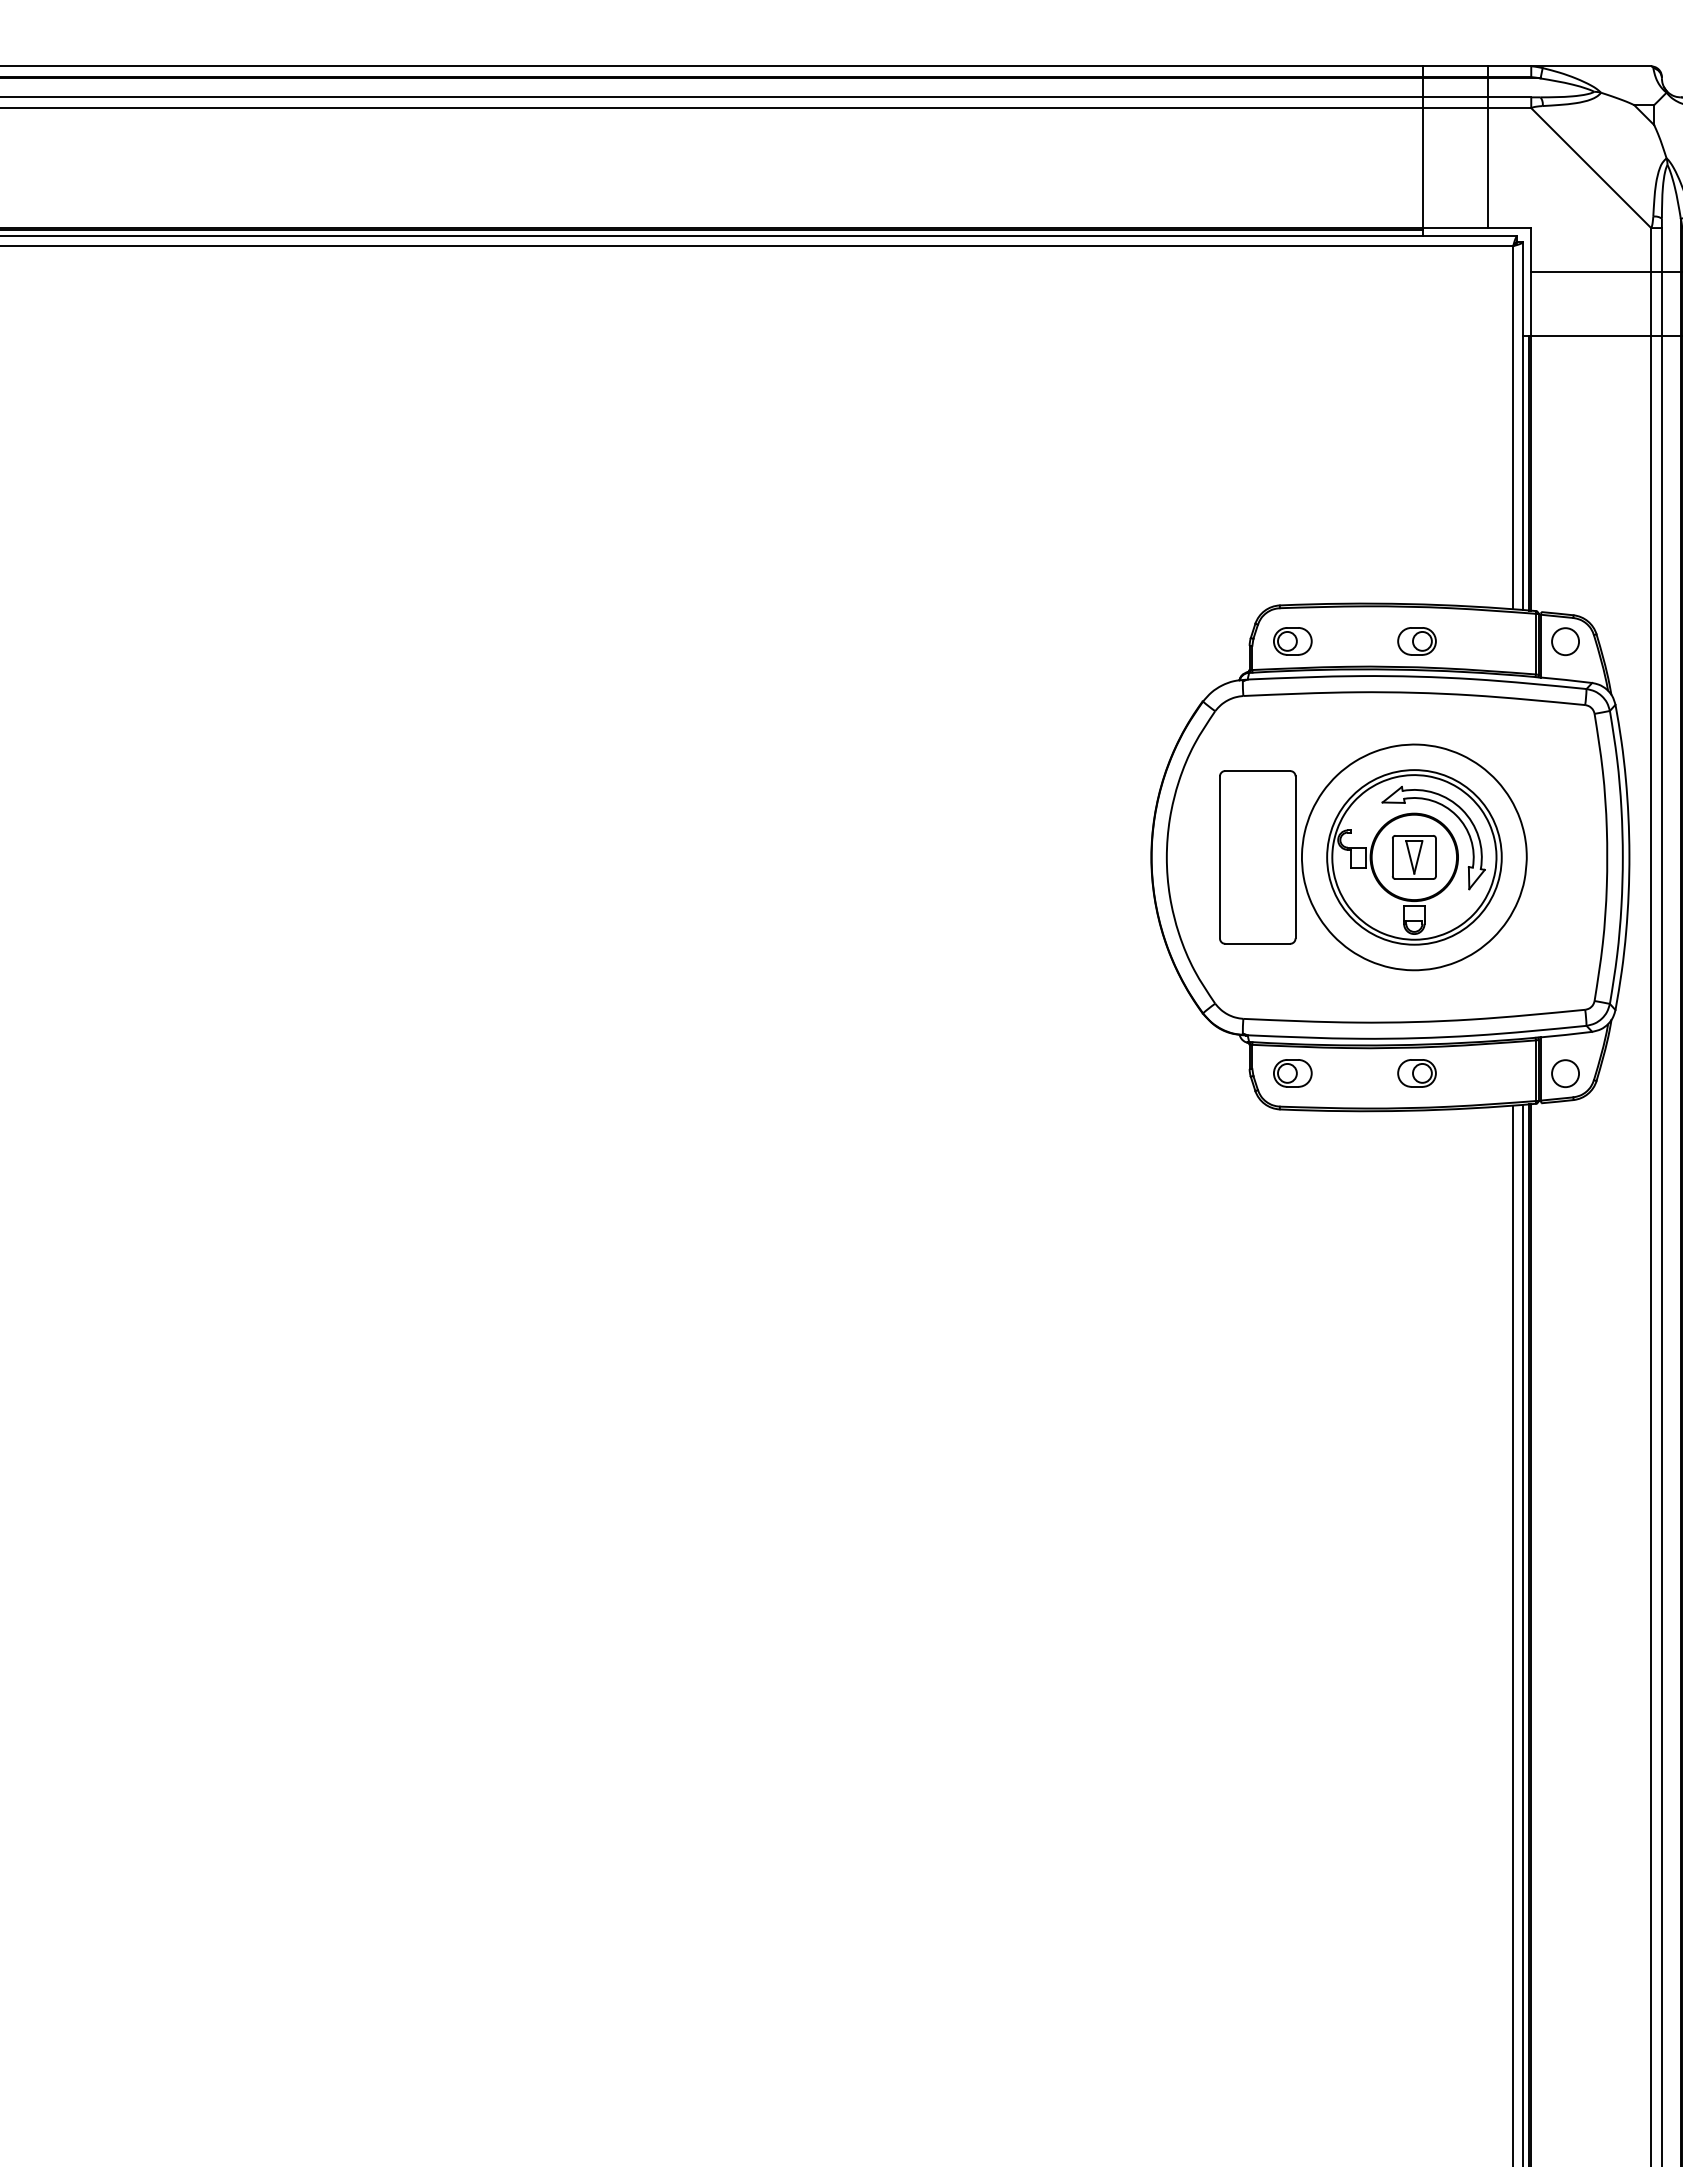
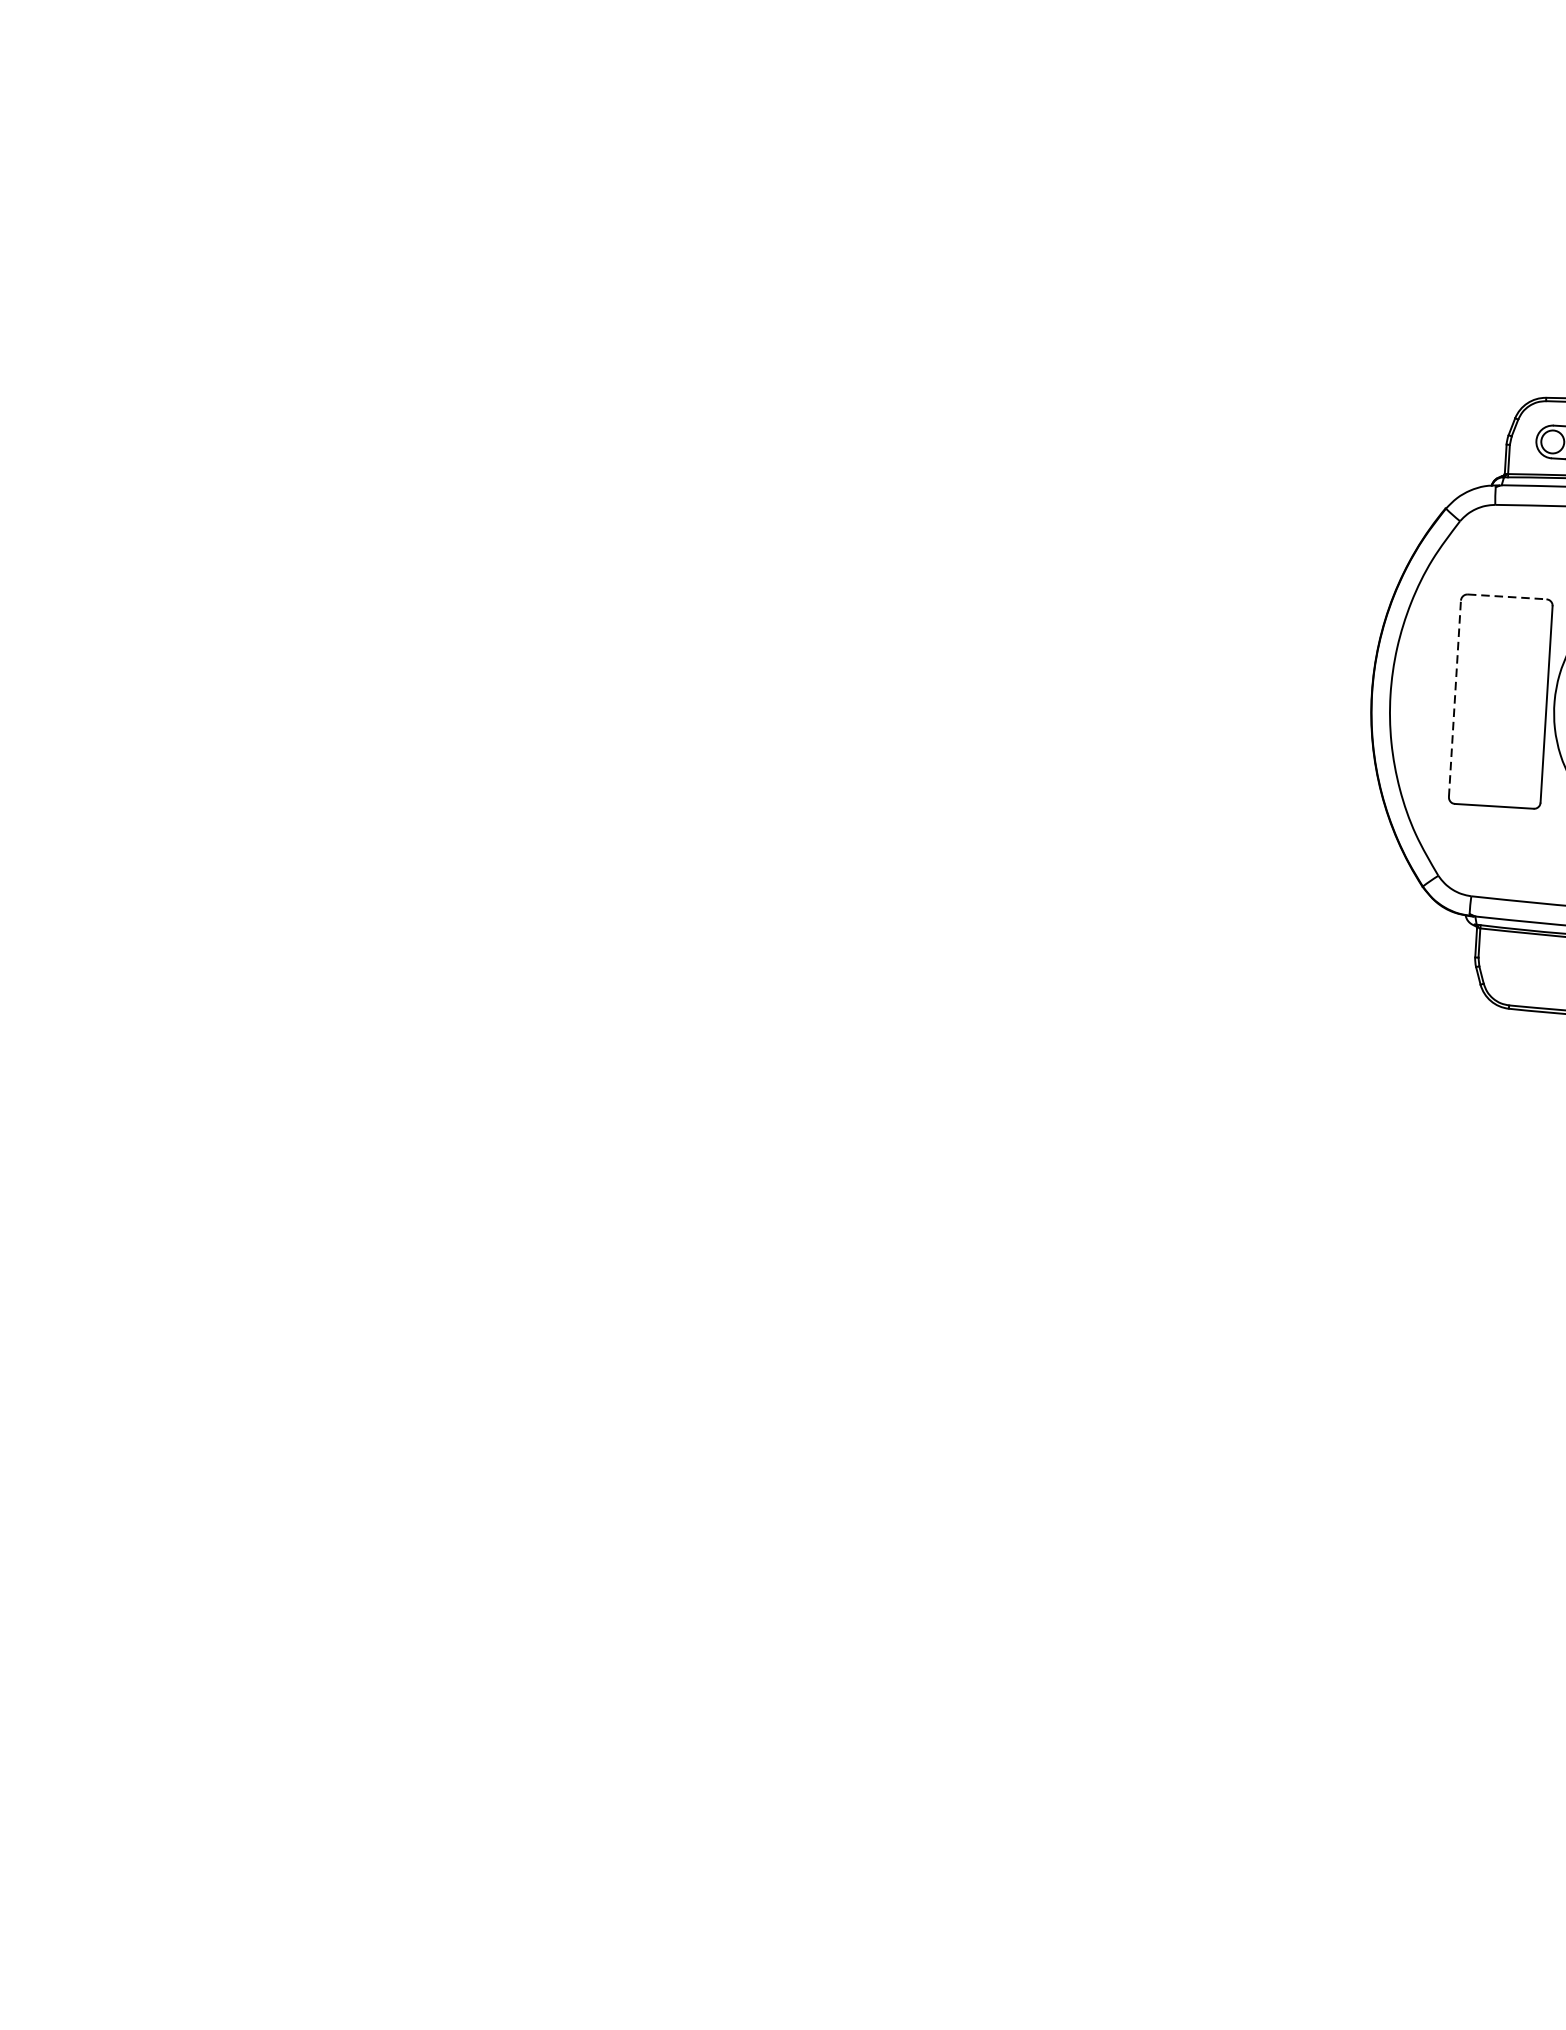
line: (1258, 771) -> (1508, 597), solid -> dashed
line: (1219, 857) -> (1454, 698), solid -> dashed
part: (1292, 1073) -> (1526, 966), removed

